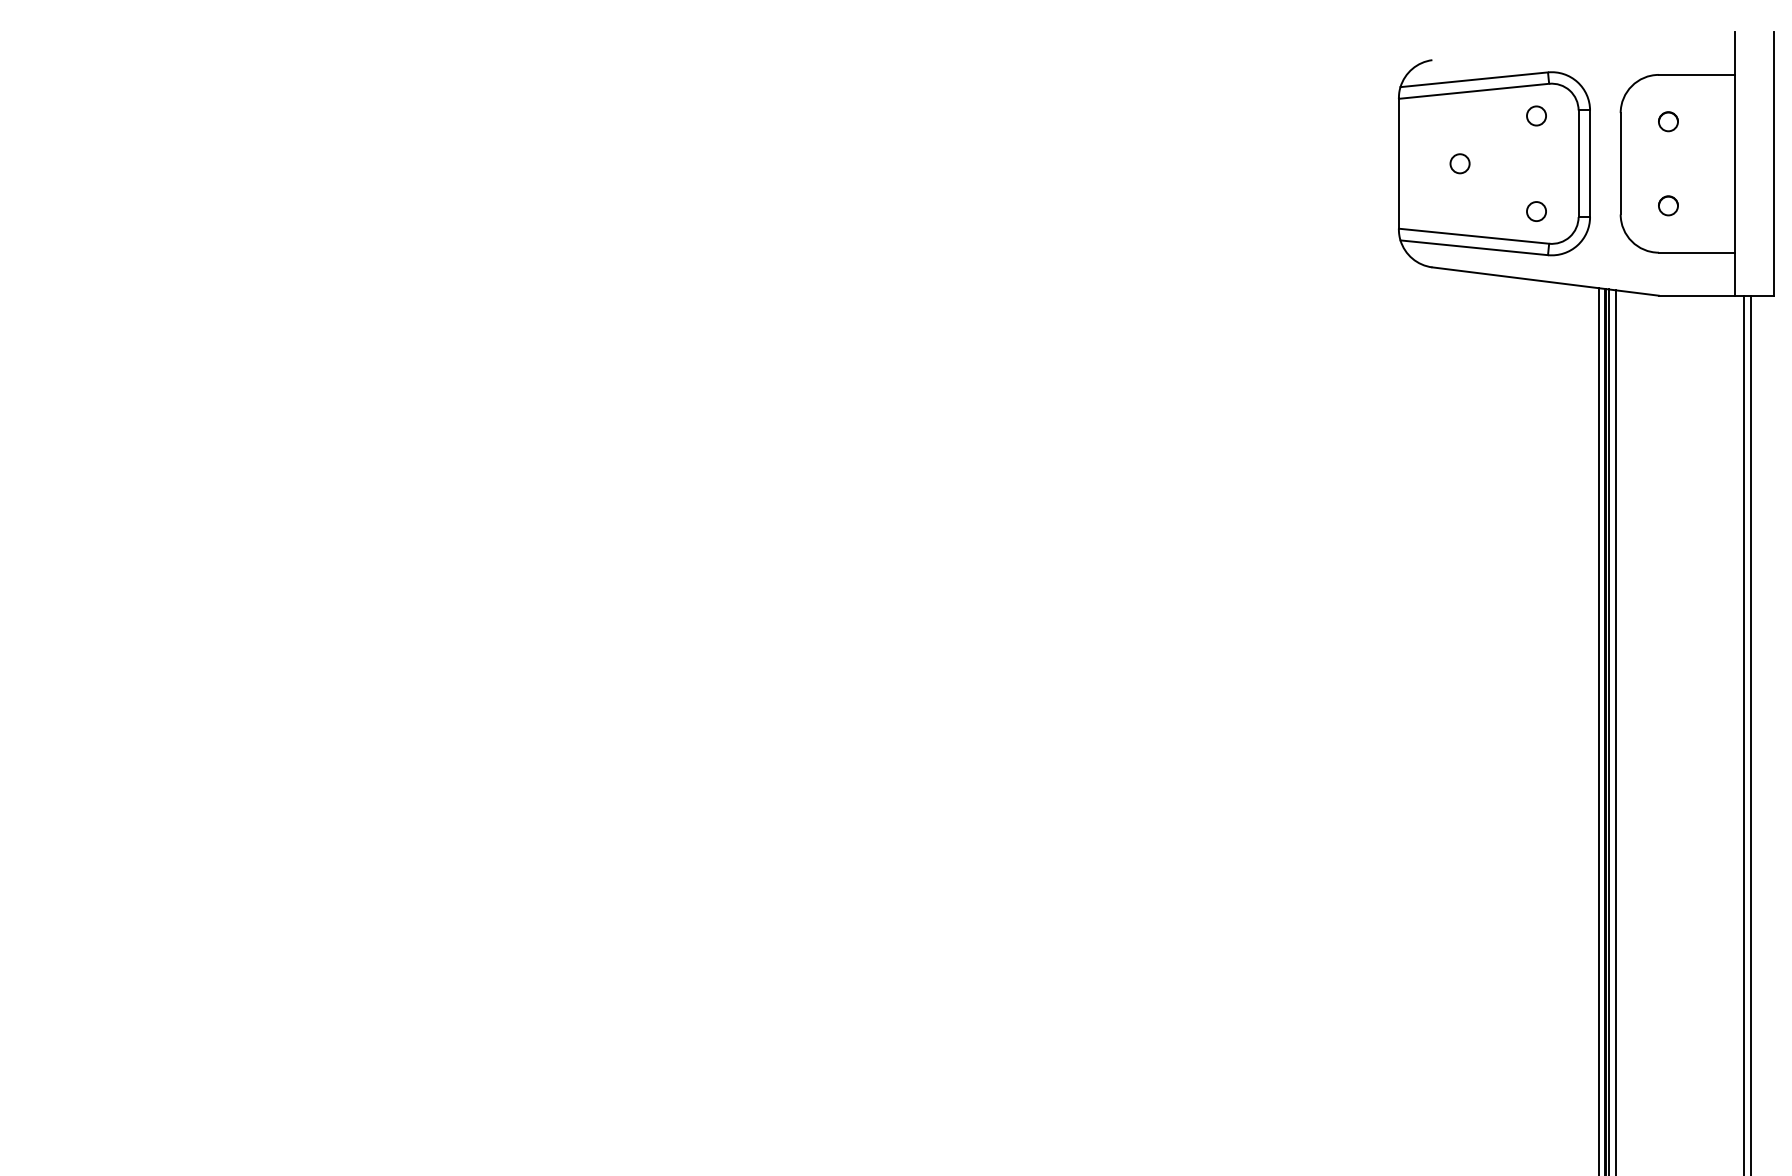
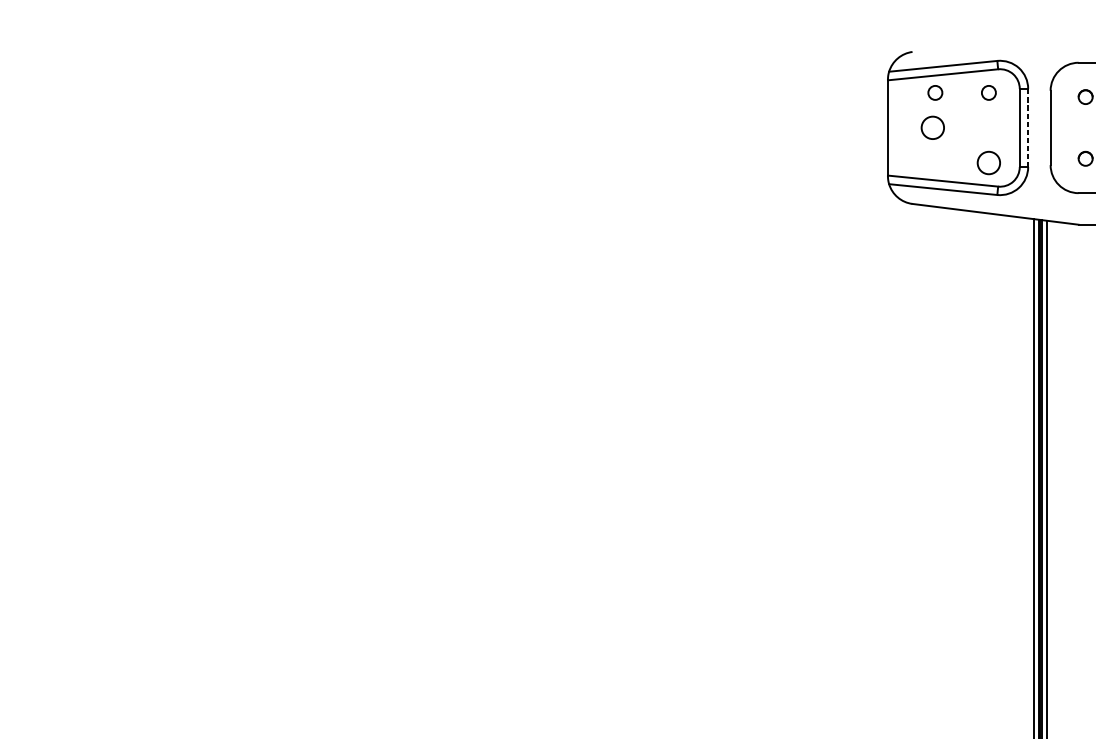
circle: (1463, 115) -> (935, 92), added
circle: (1459, 163) -> (932, 127), size x1.6
line: (1590, 163) -> (1028, 127), solid -> dashed
circle: (1536, 211) -> (988, 162), size x1.6

